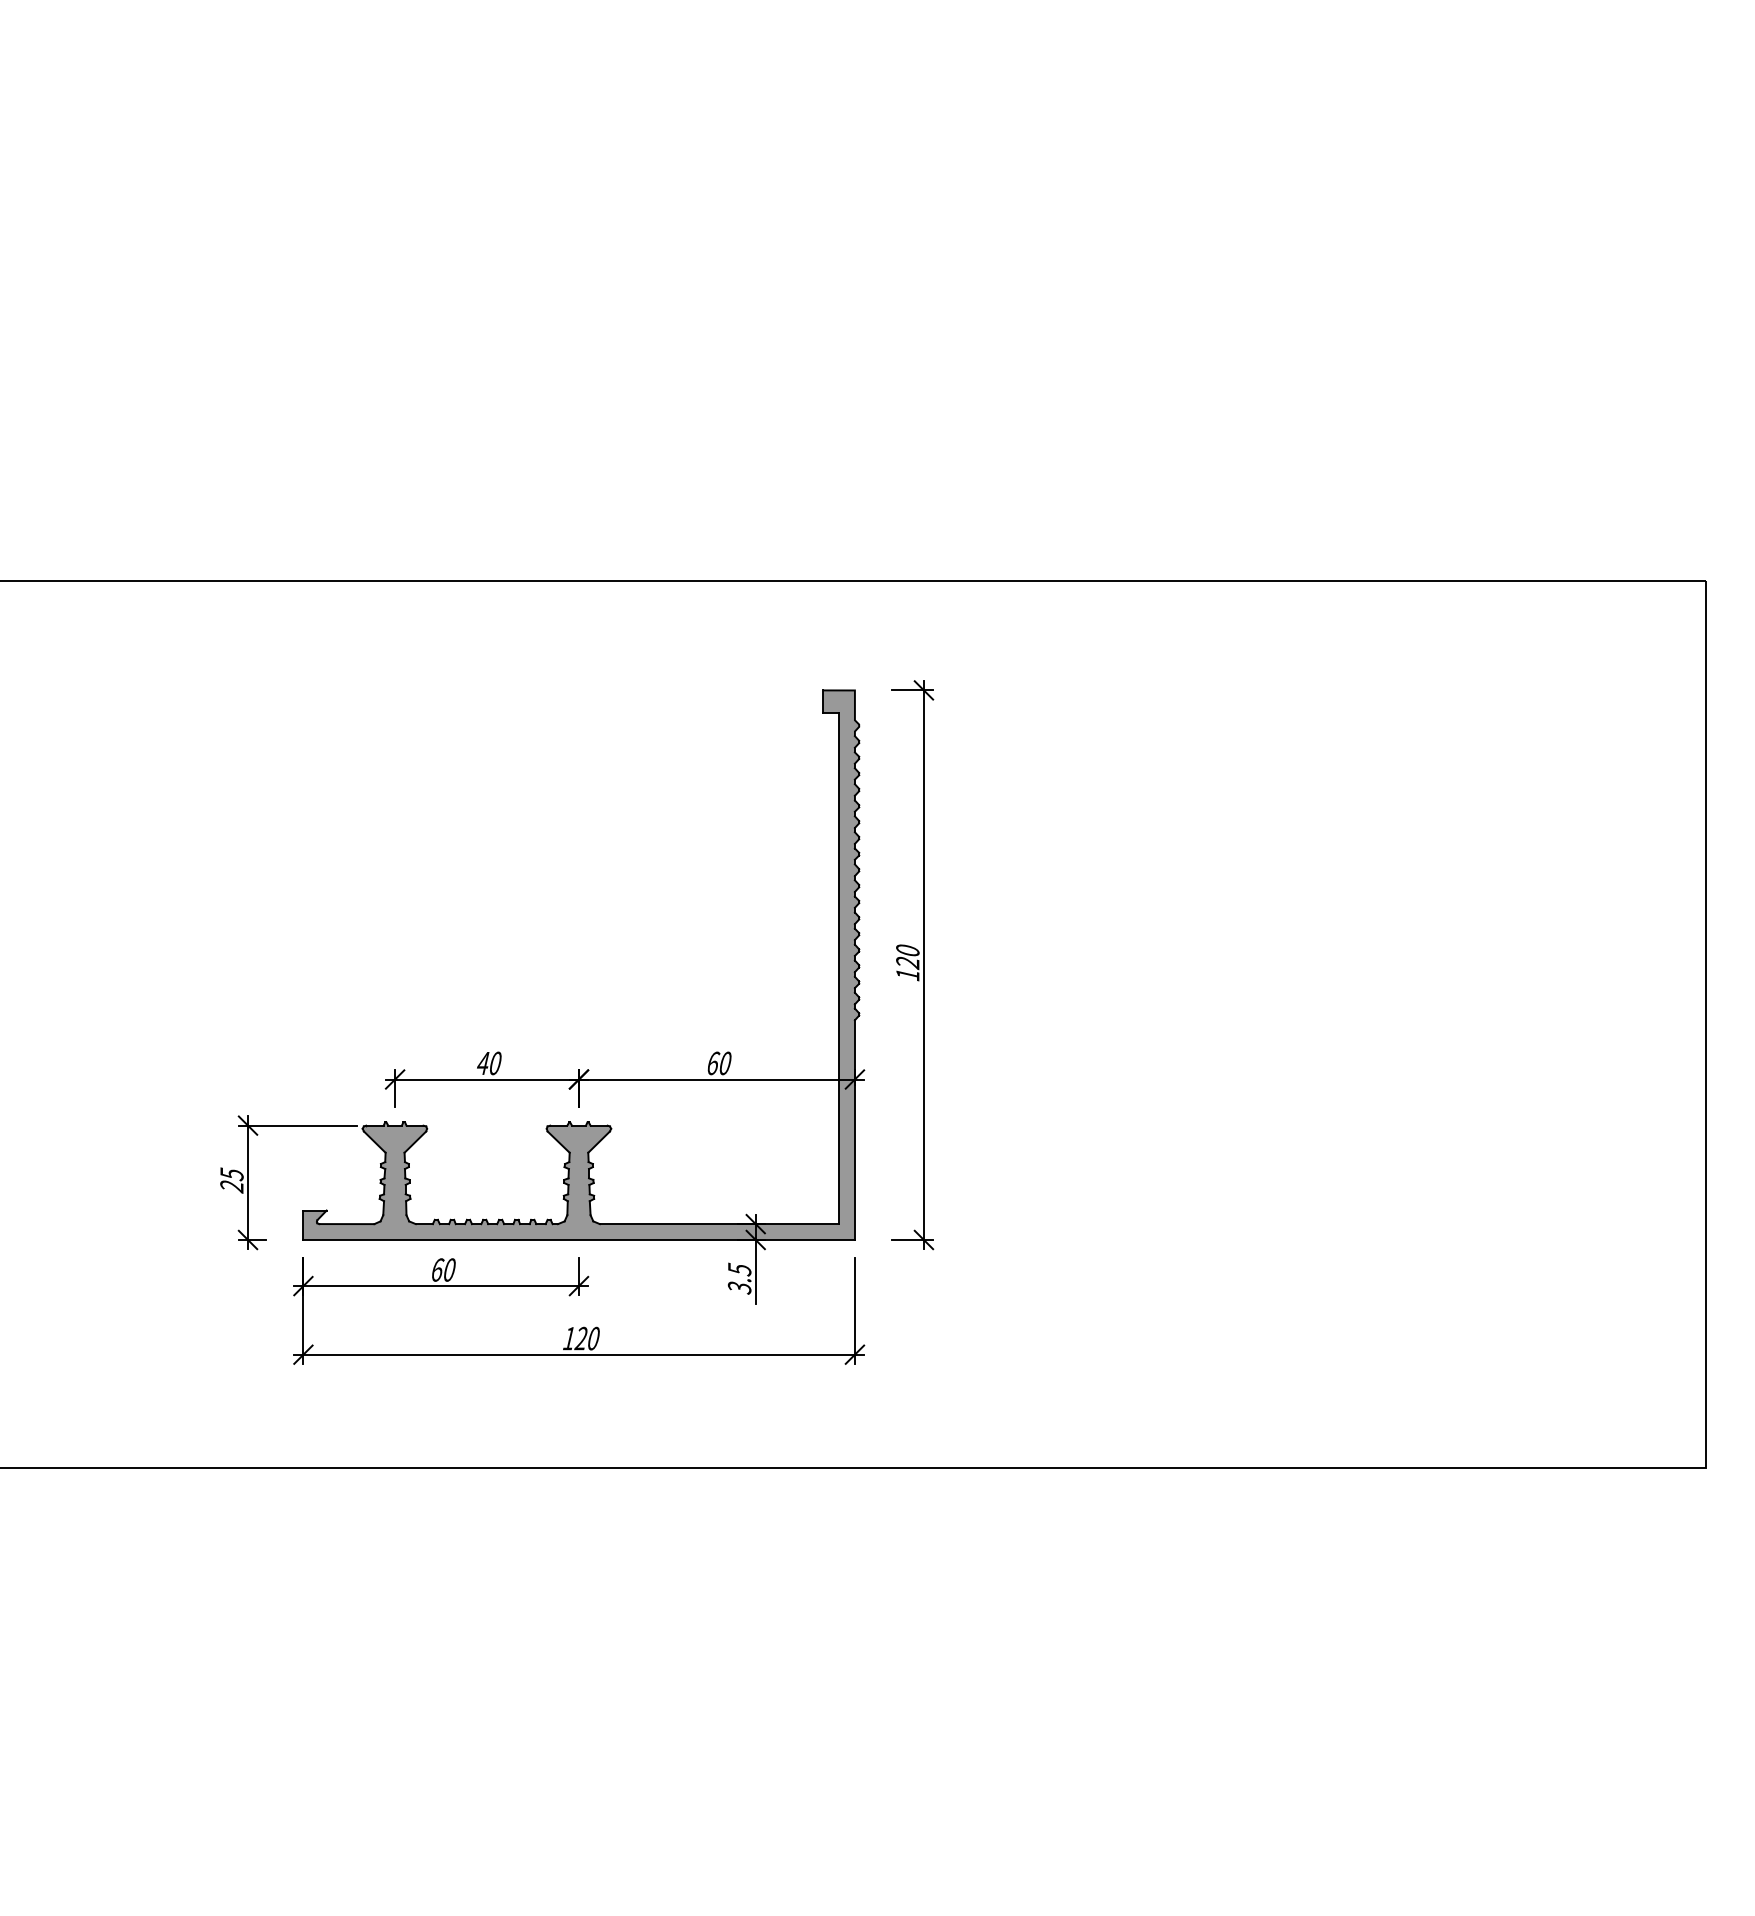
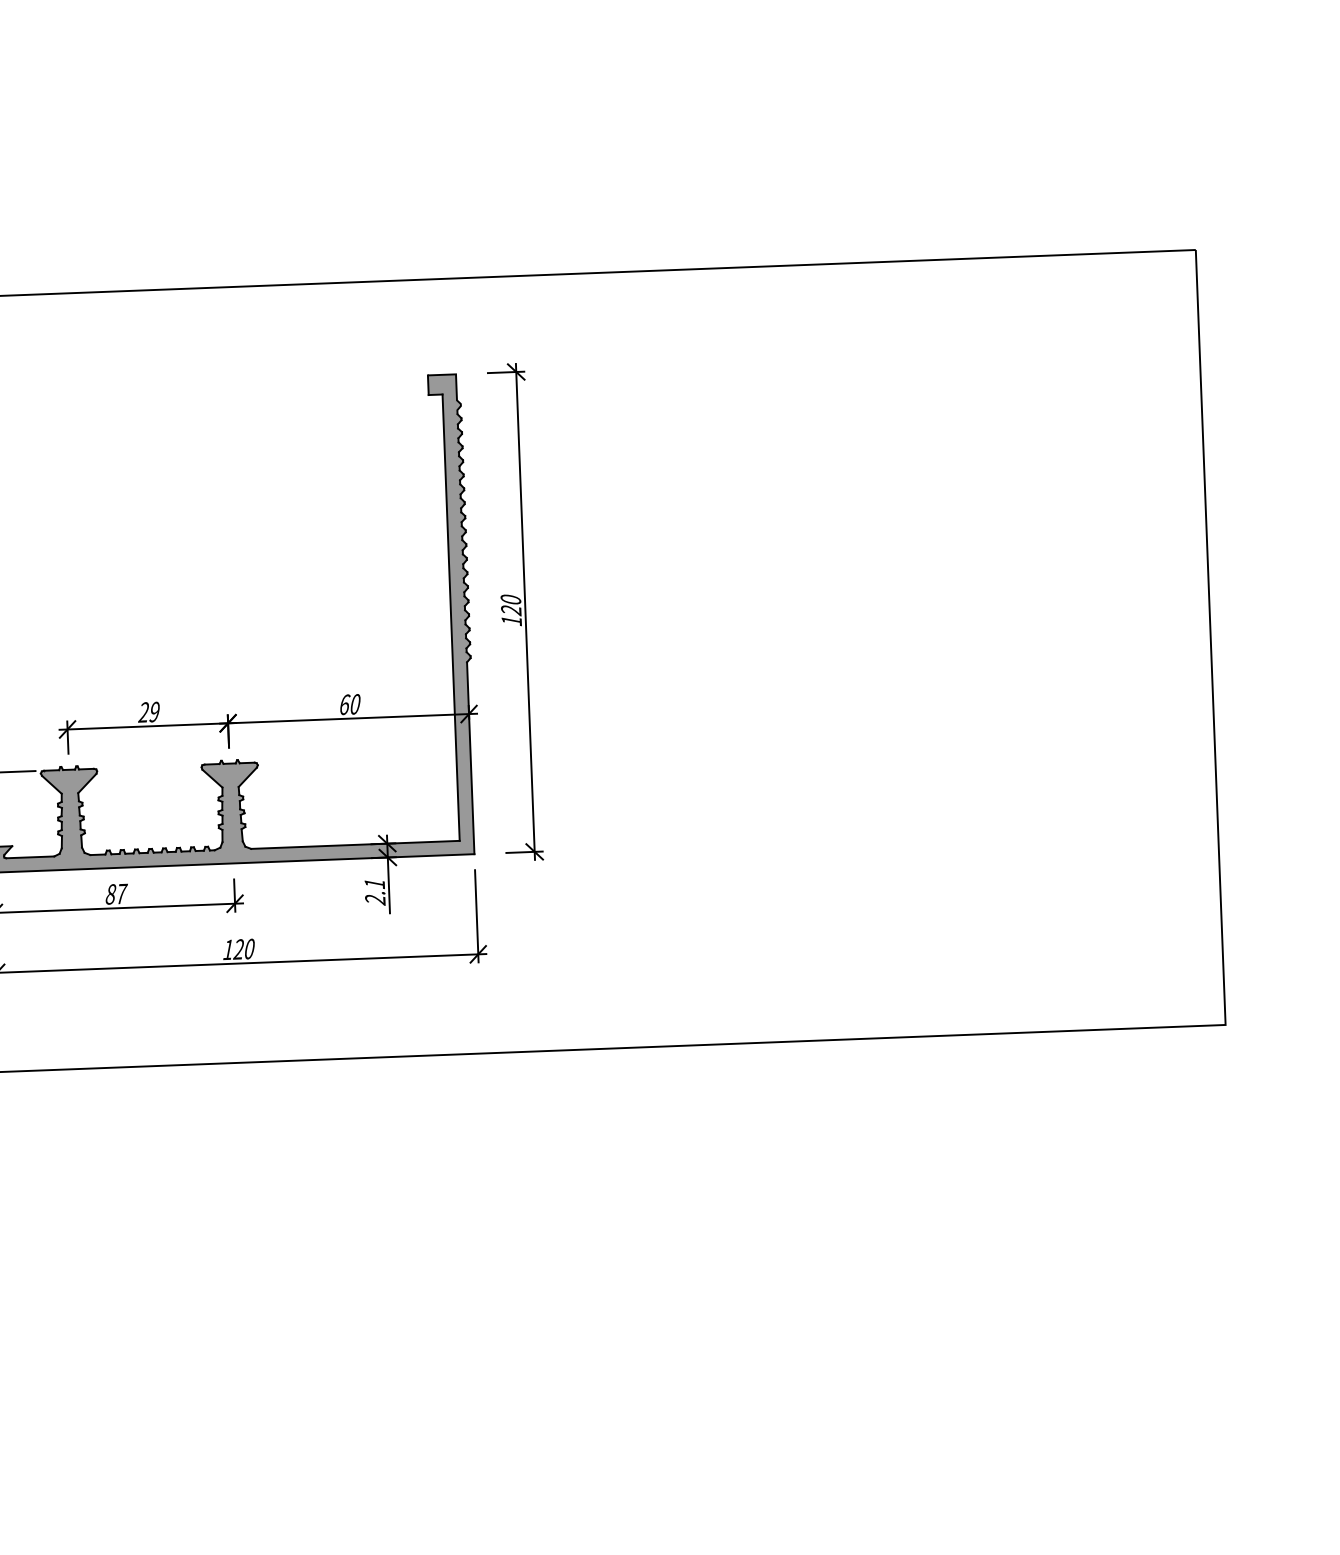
text: (488, 1063) -> (148, 712), 40 -> 29
text: (444, 1269) -> (117, 893), 60 -> 87
text: (739, 1278) -> (374, 891), 3.5 -> 2.1

